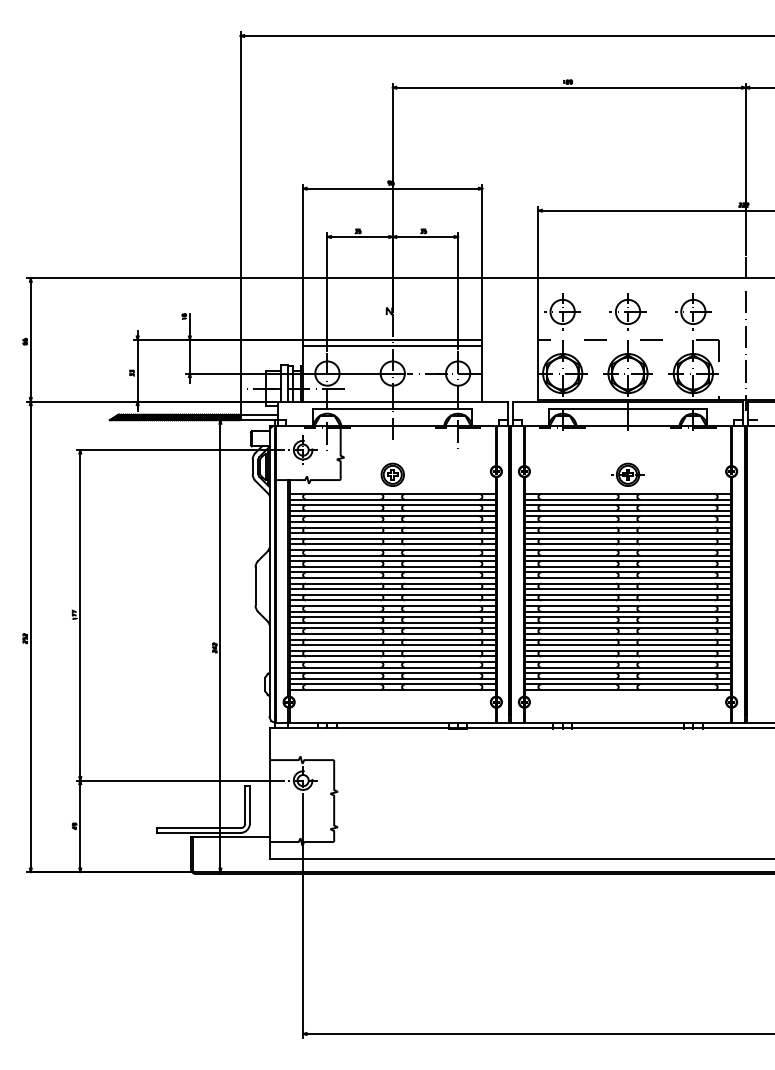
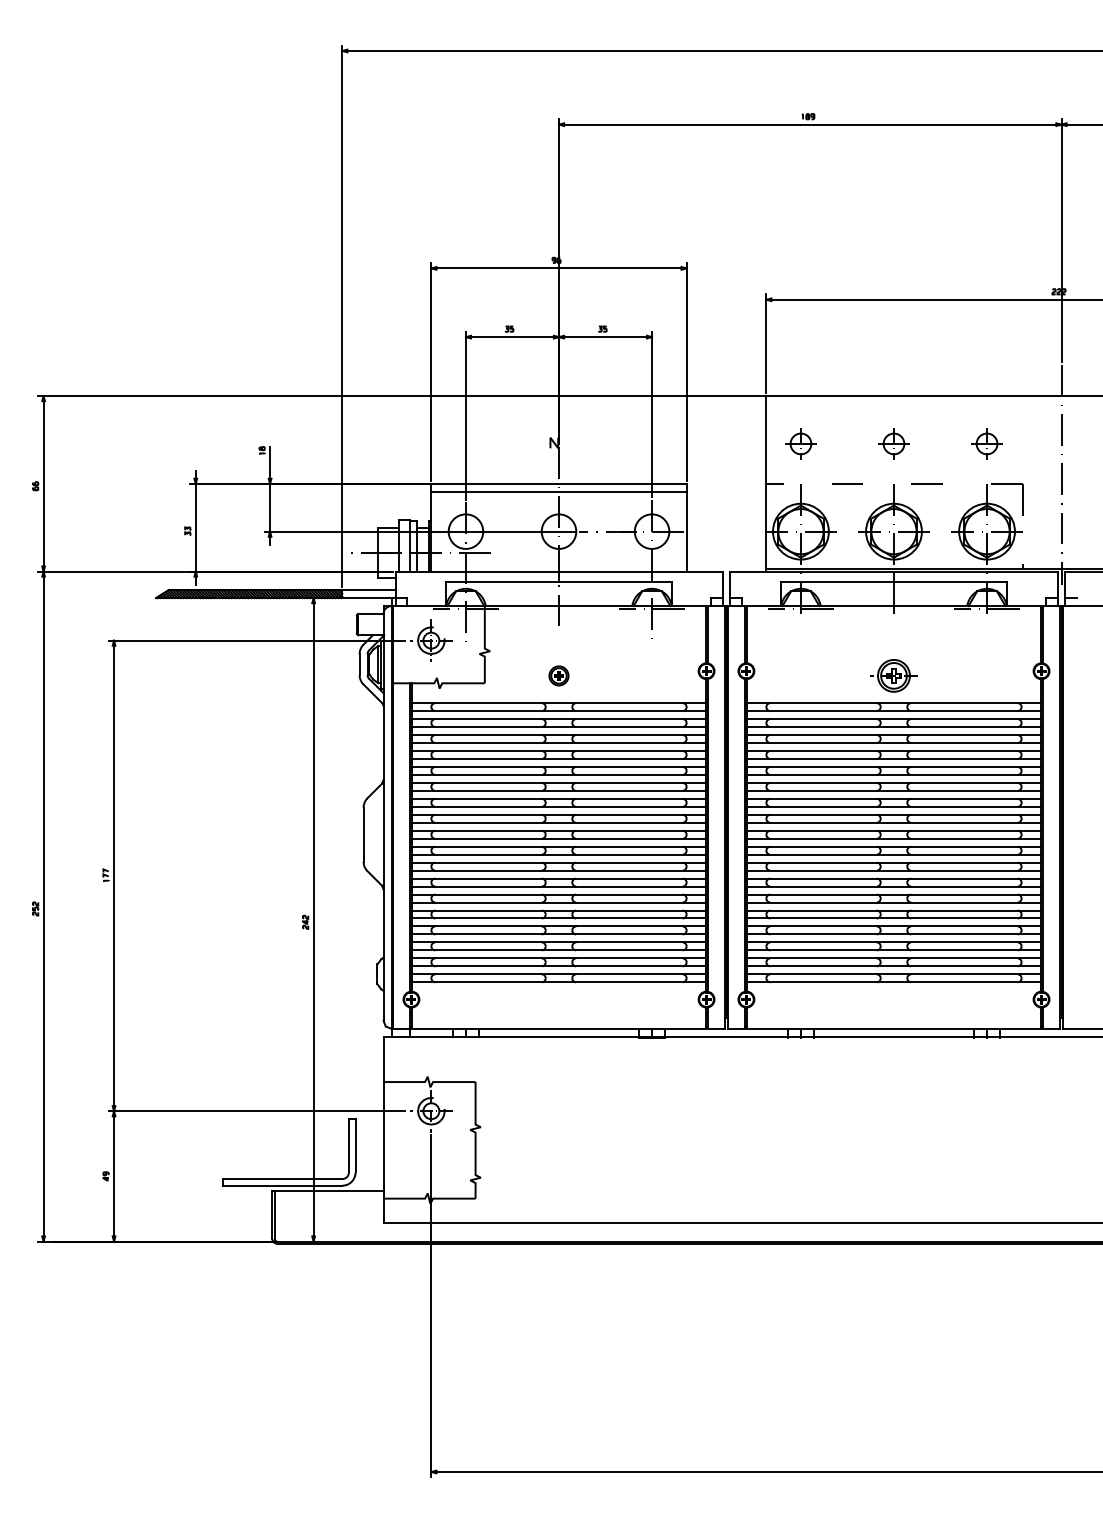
part: (562, 311) -> (800, 443), size x0.6
part: (627, 311) -> (893, 443), size x0.6
part: (693, 311) -> (986, 443), size x0.6
part: (392, 474) -> (558, 675), size x0.6

